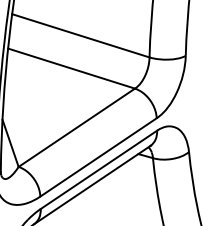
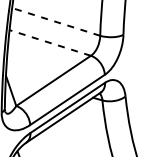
line: (79, 35) -> (55, 21), solid -> dashed
line: (71, 67) -> (50, 42), solid -> dashed

